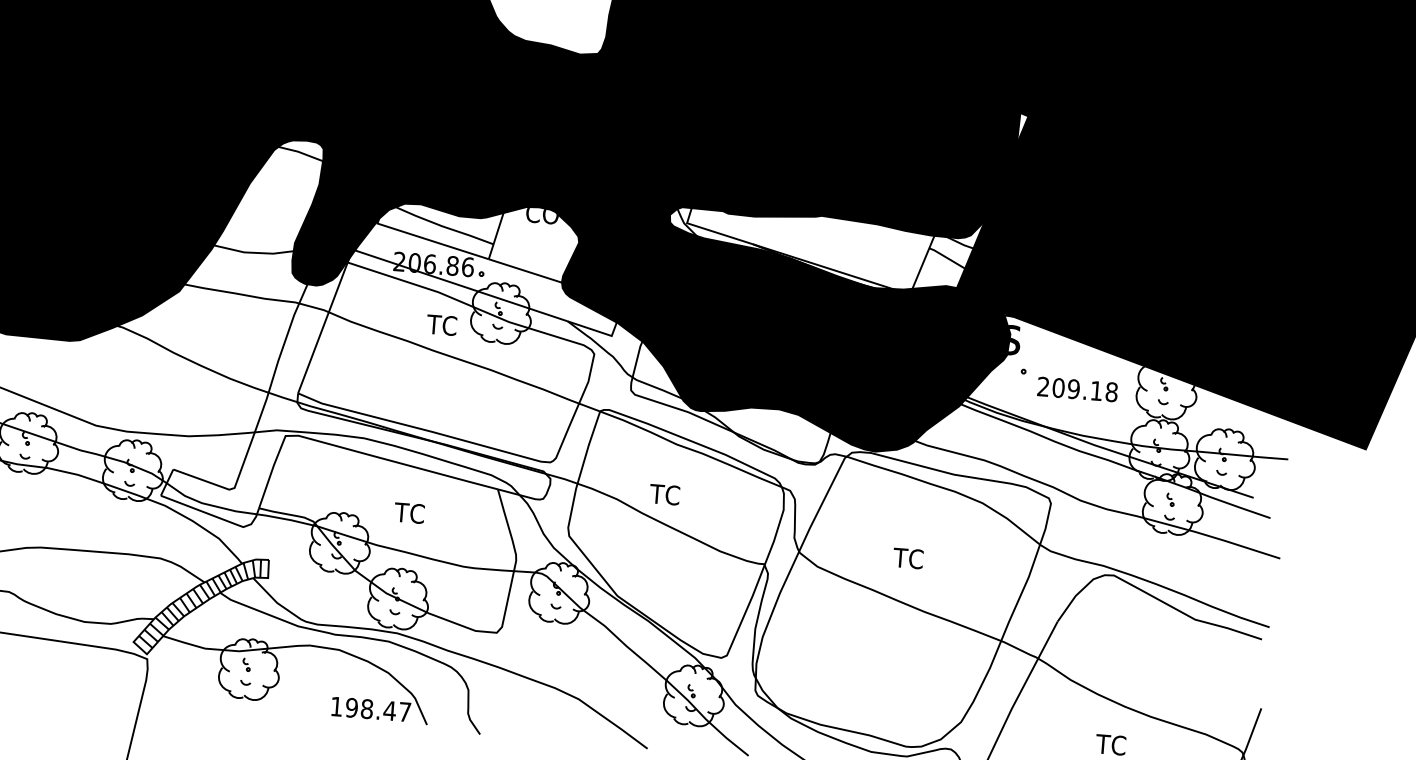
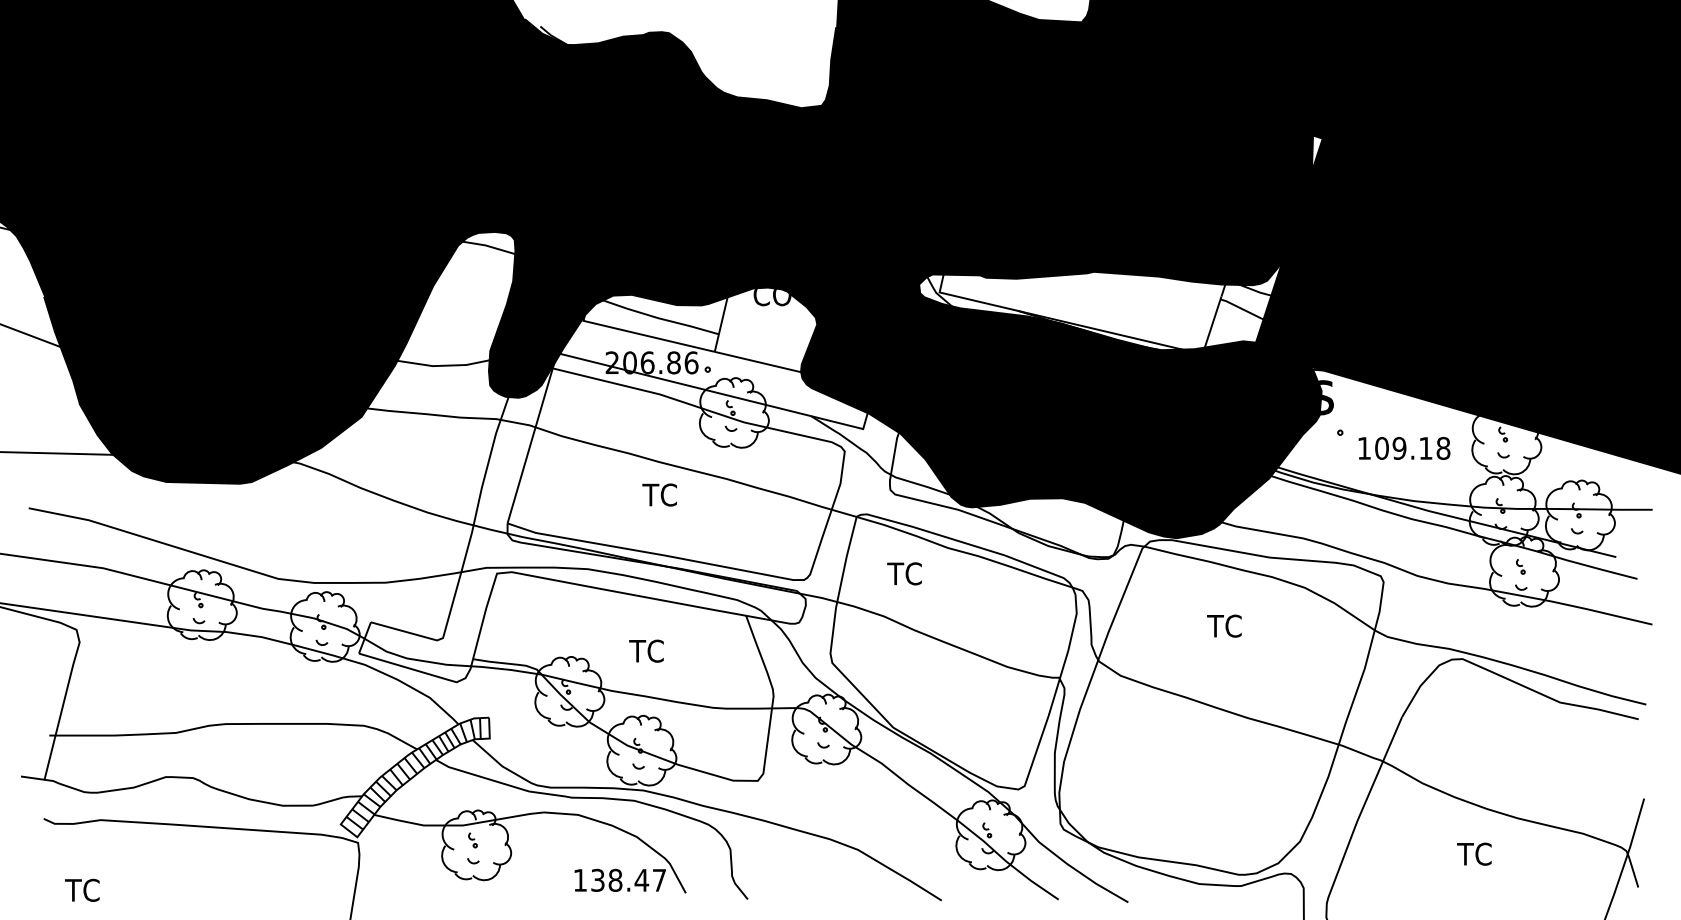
text: (441, 324) -> (659, 494), moved
text: (1042, 385) -> (1363, 447), 209.18 -> 109.18
text: (664, 494) -> (904, 573), moved
text: (908, 557) -> (1224, 625), moved
text: (351, 707) -> (597, 880), 198.47 -> 138.47

